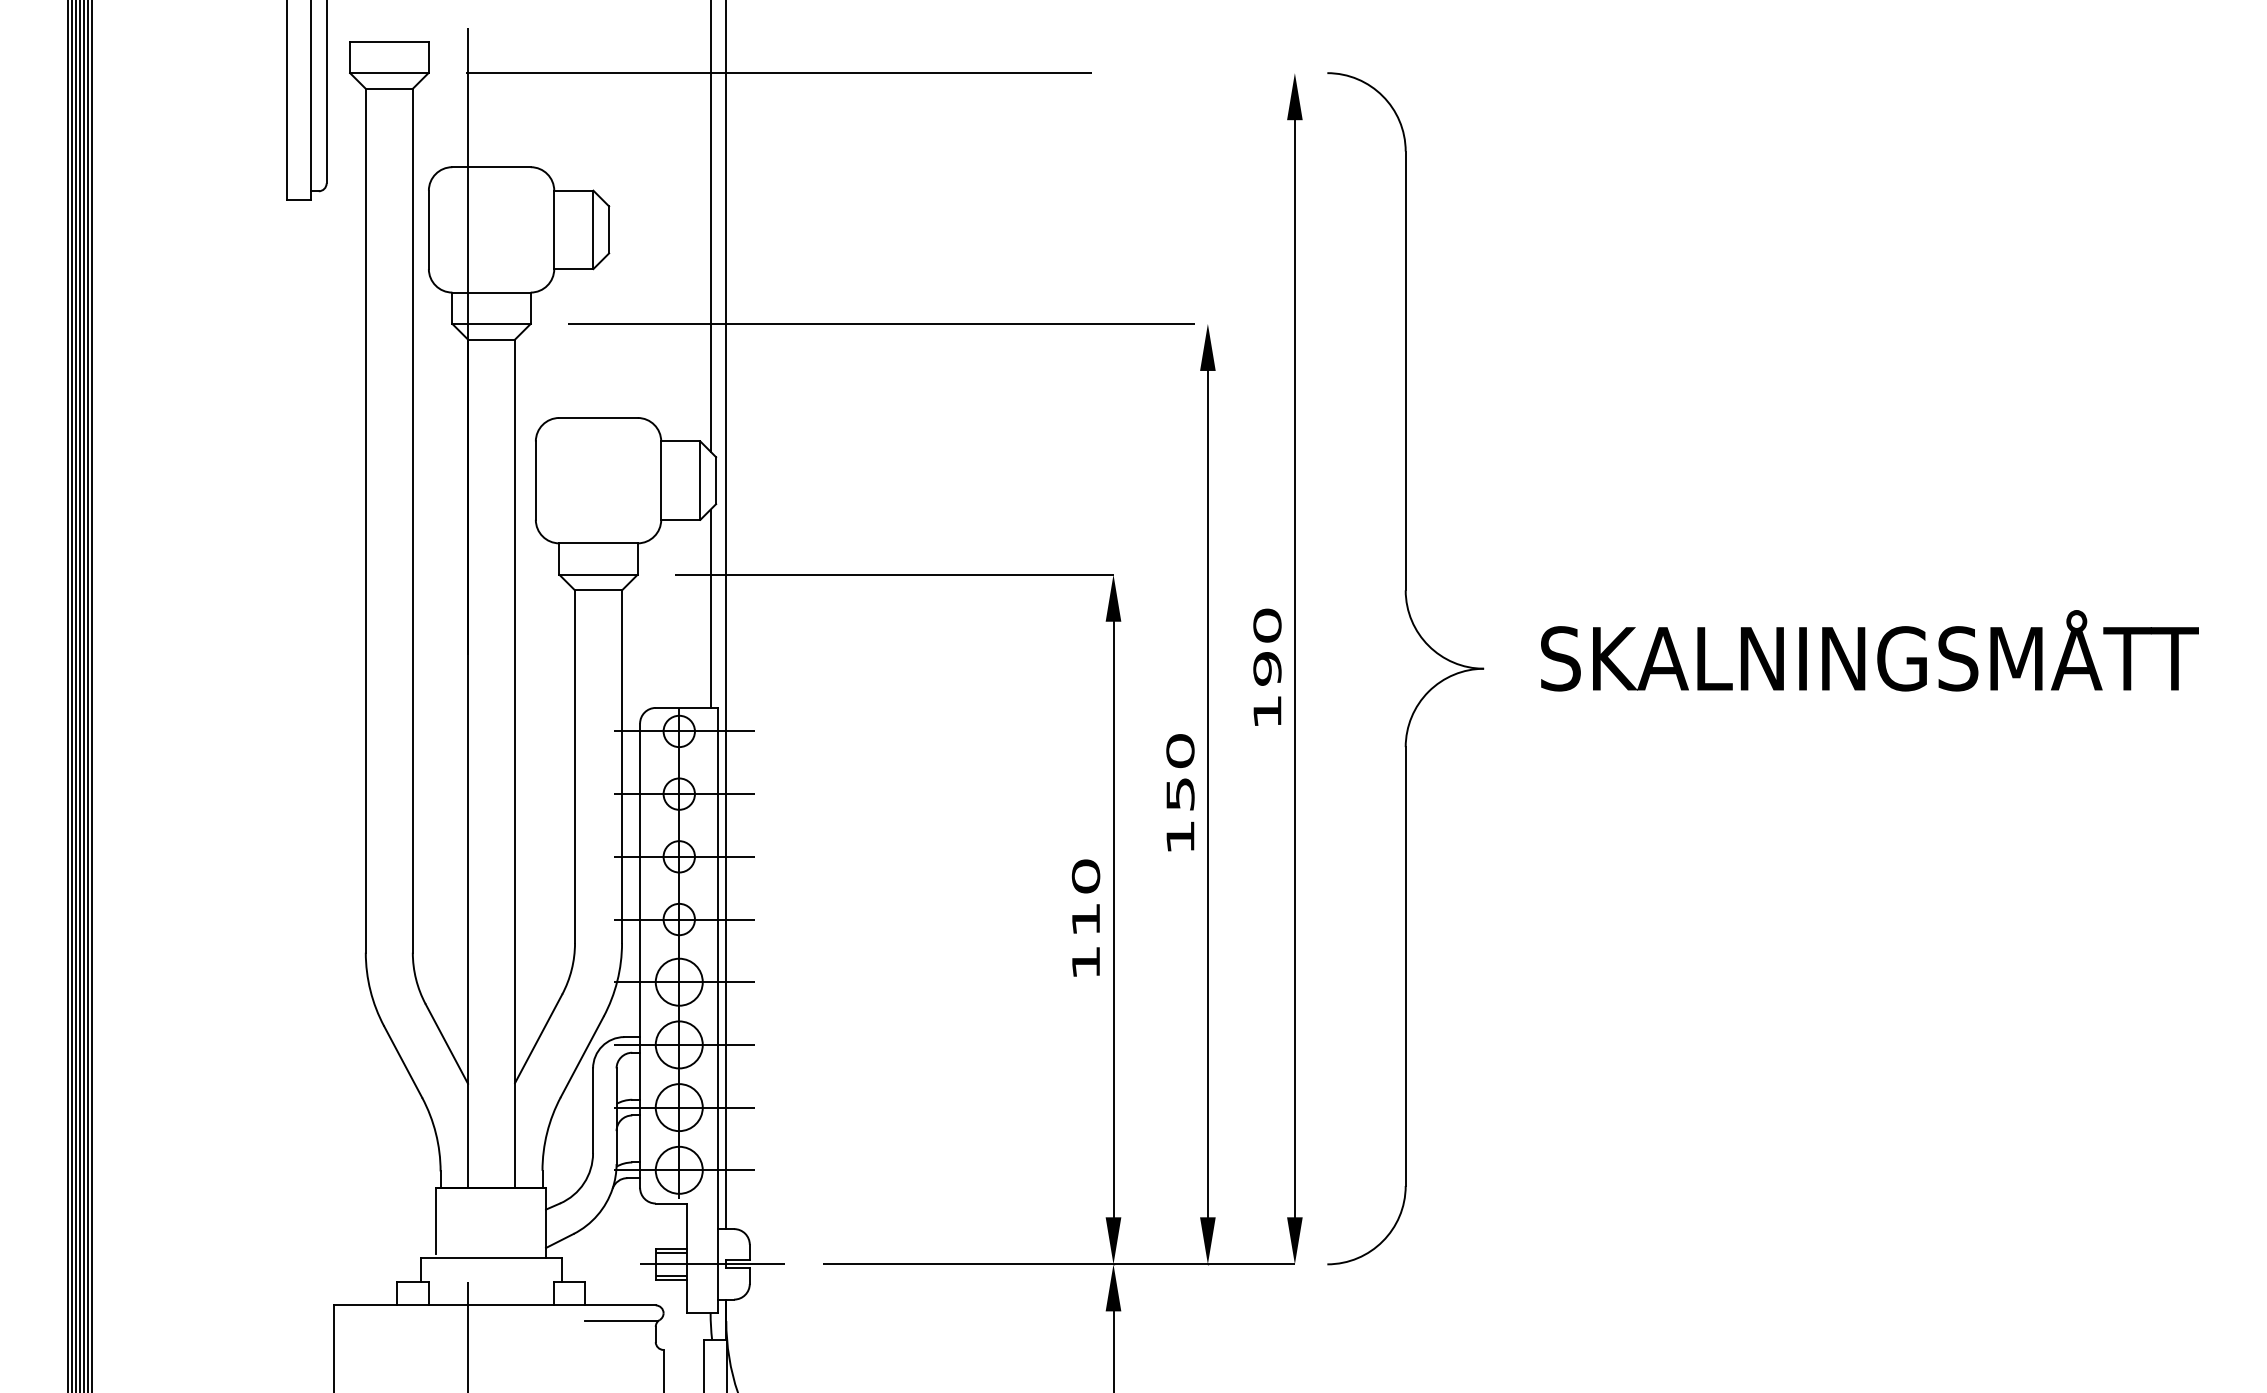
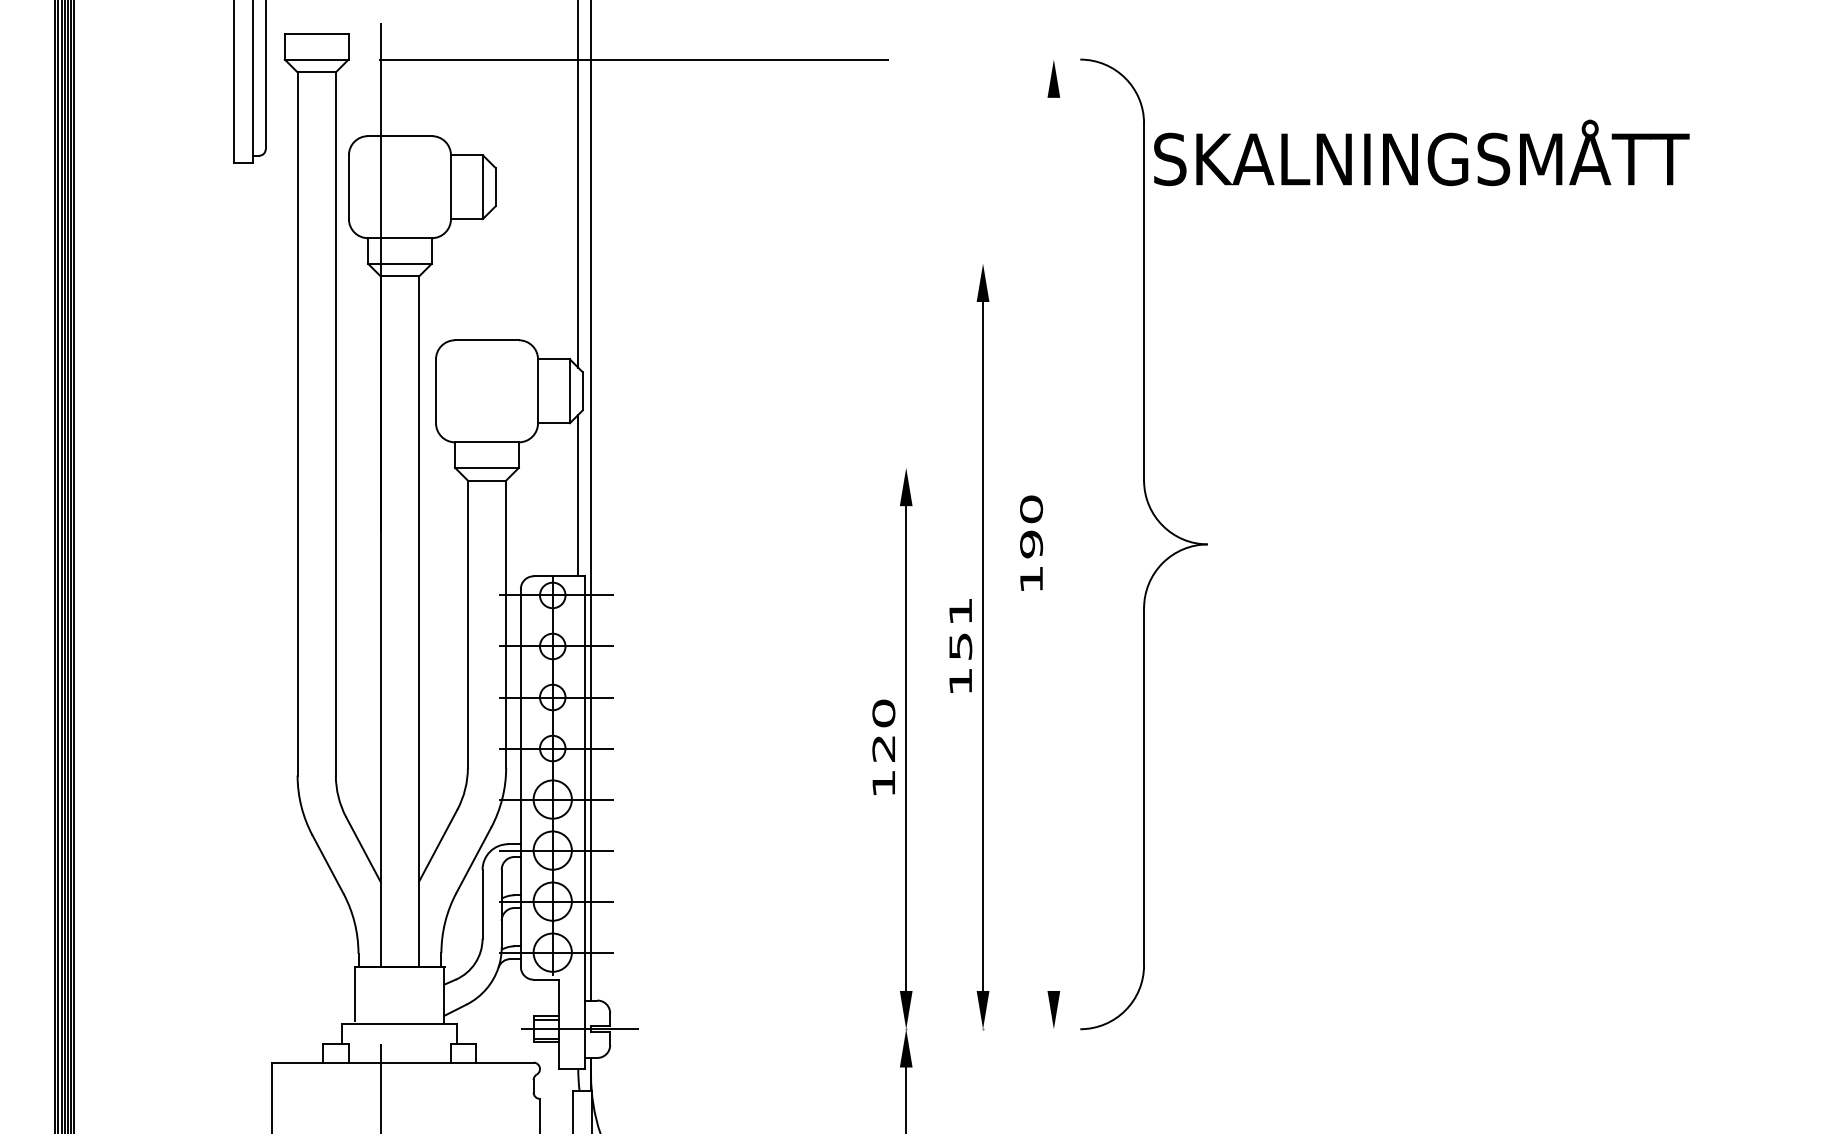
line: (887, 323) -> (722, 263), removed
line: (893, 574) -> (727, 467), removed
text: (1869, 650) -> (1421, 152), moved
line: (1294, 668) -> (1053, 544), removed
text: (1180, 751) -> (960, 611), 150 -> 151
text: (1085, 920) -> (883, 749), 110 -> 120
line: (1058, 1264) -> (861, 1029), removed
line: (621, 1321) -> (505, 1075), removed

